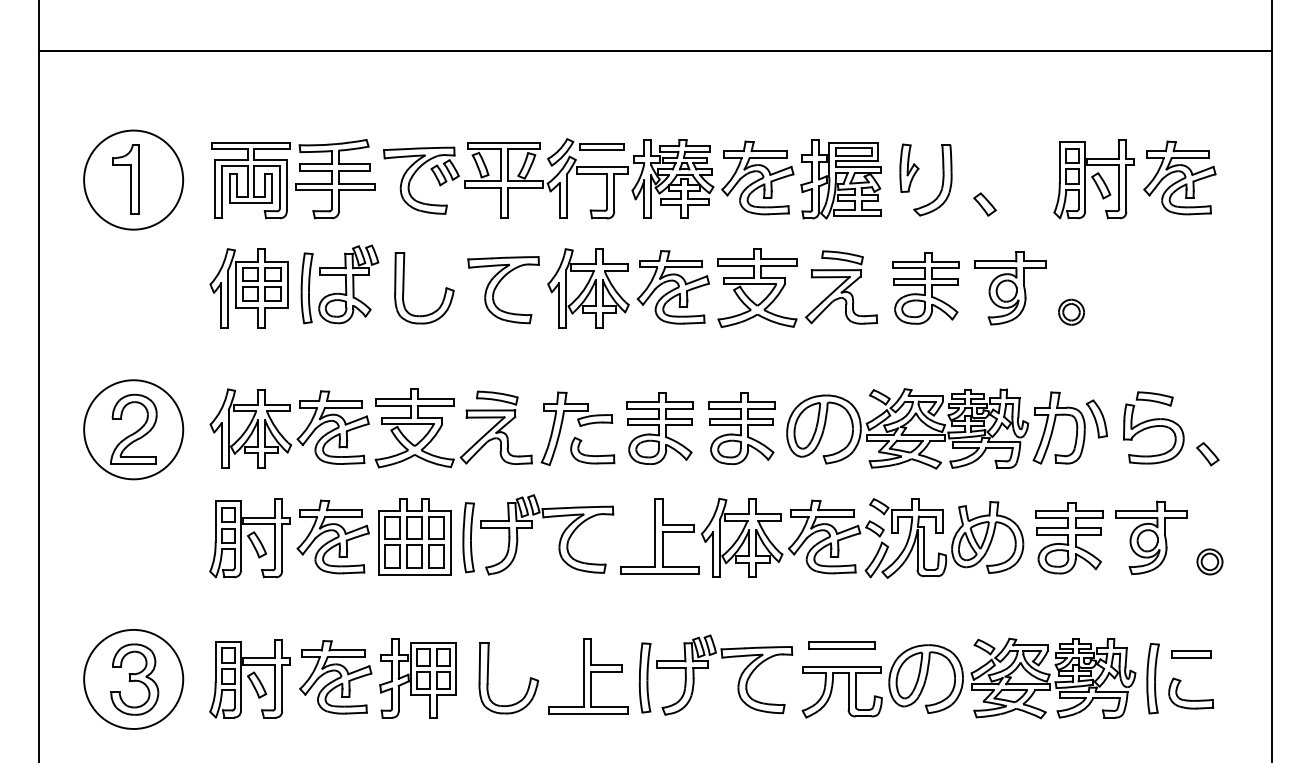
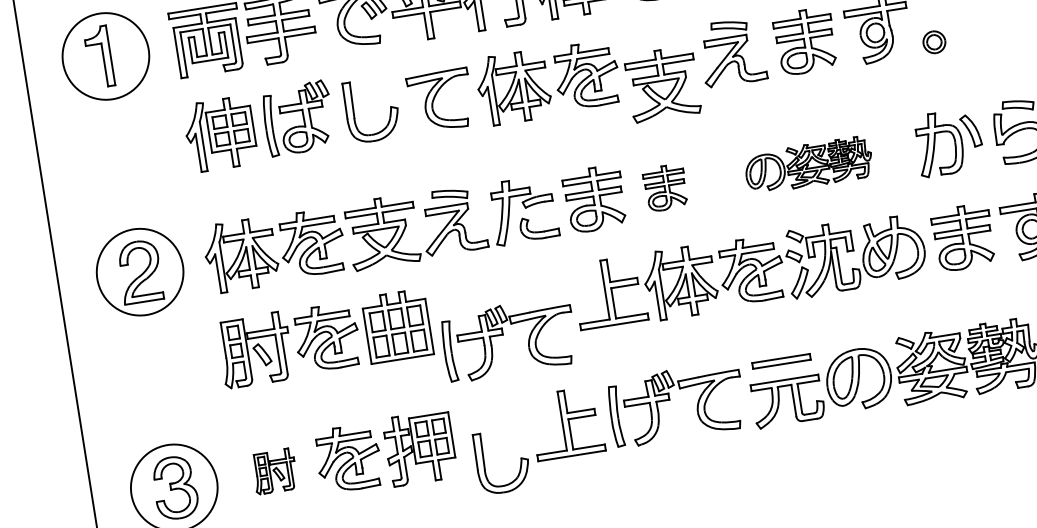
part: (757, 288) -> (662, 84), moved
part: (741, 428) -> (665, 187), size x0.7
part: (907, 428) -> (808, 165), size x0.6
part: (532, 528) -> (503, 334), moved
part: (249, 678) -> (274, 471), size x0.6
part: (488, 678) -> (484, 464), moved

